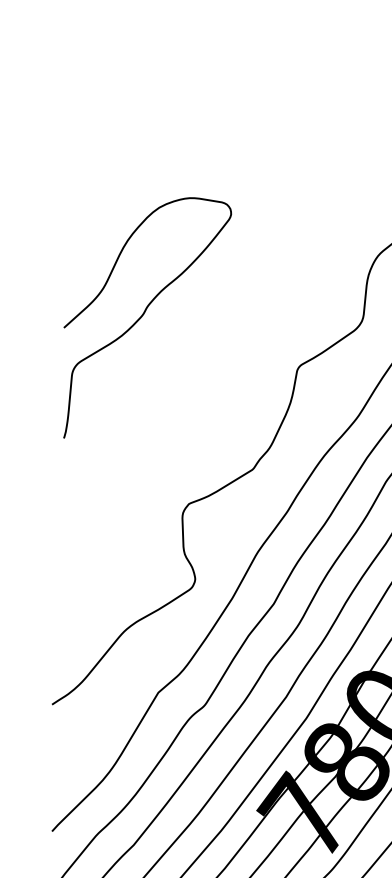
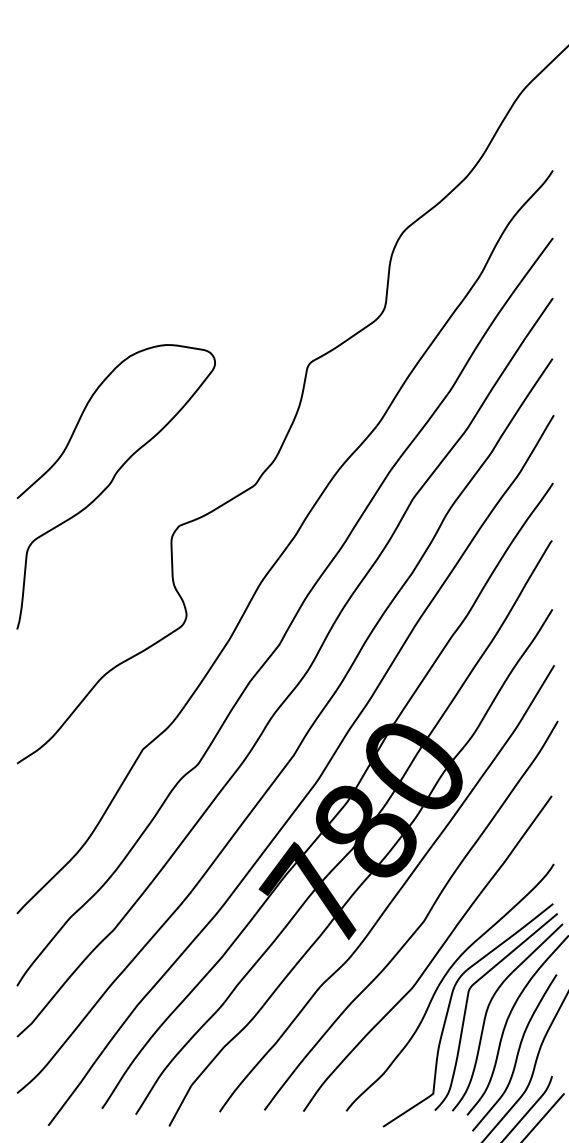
curve: (144, 314) -> (112, 482), moved

